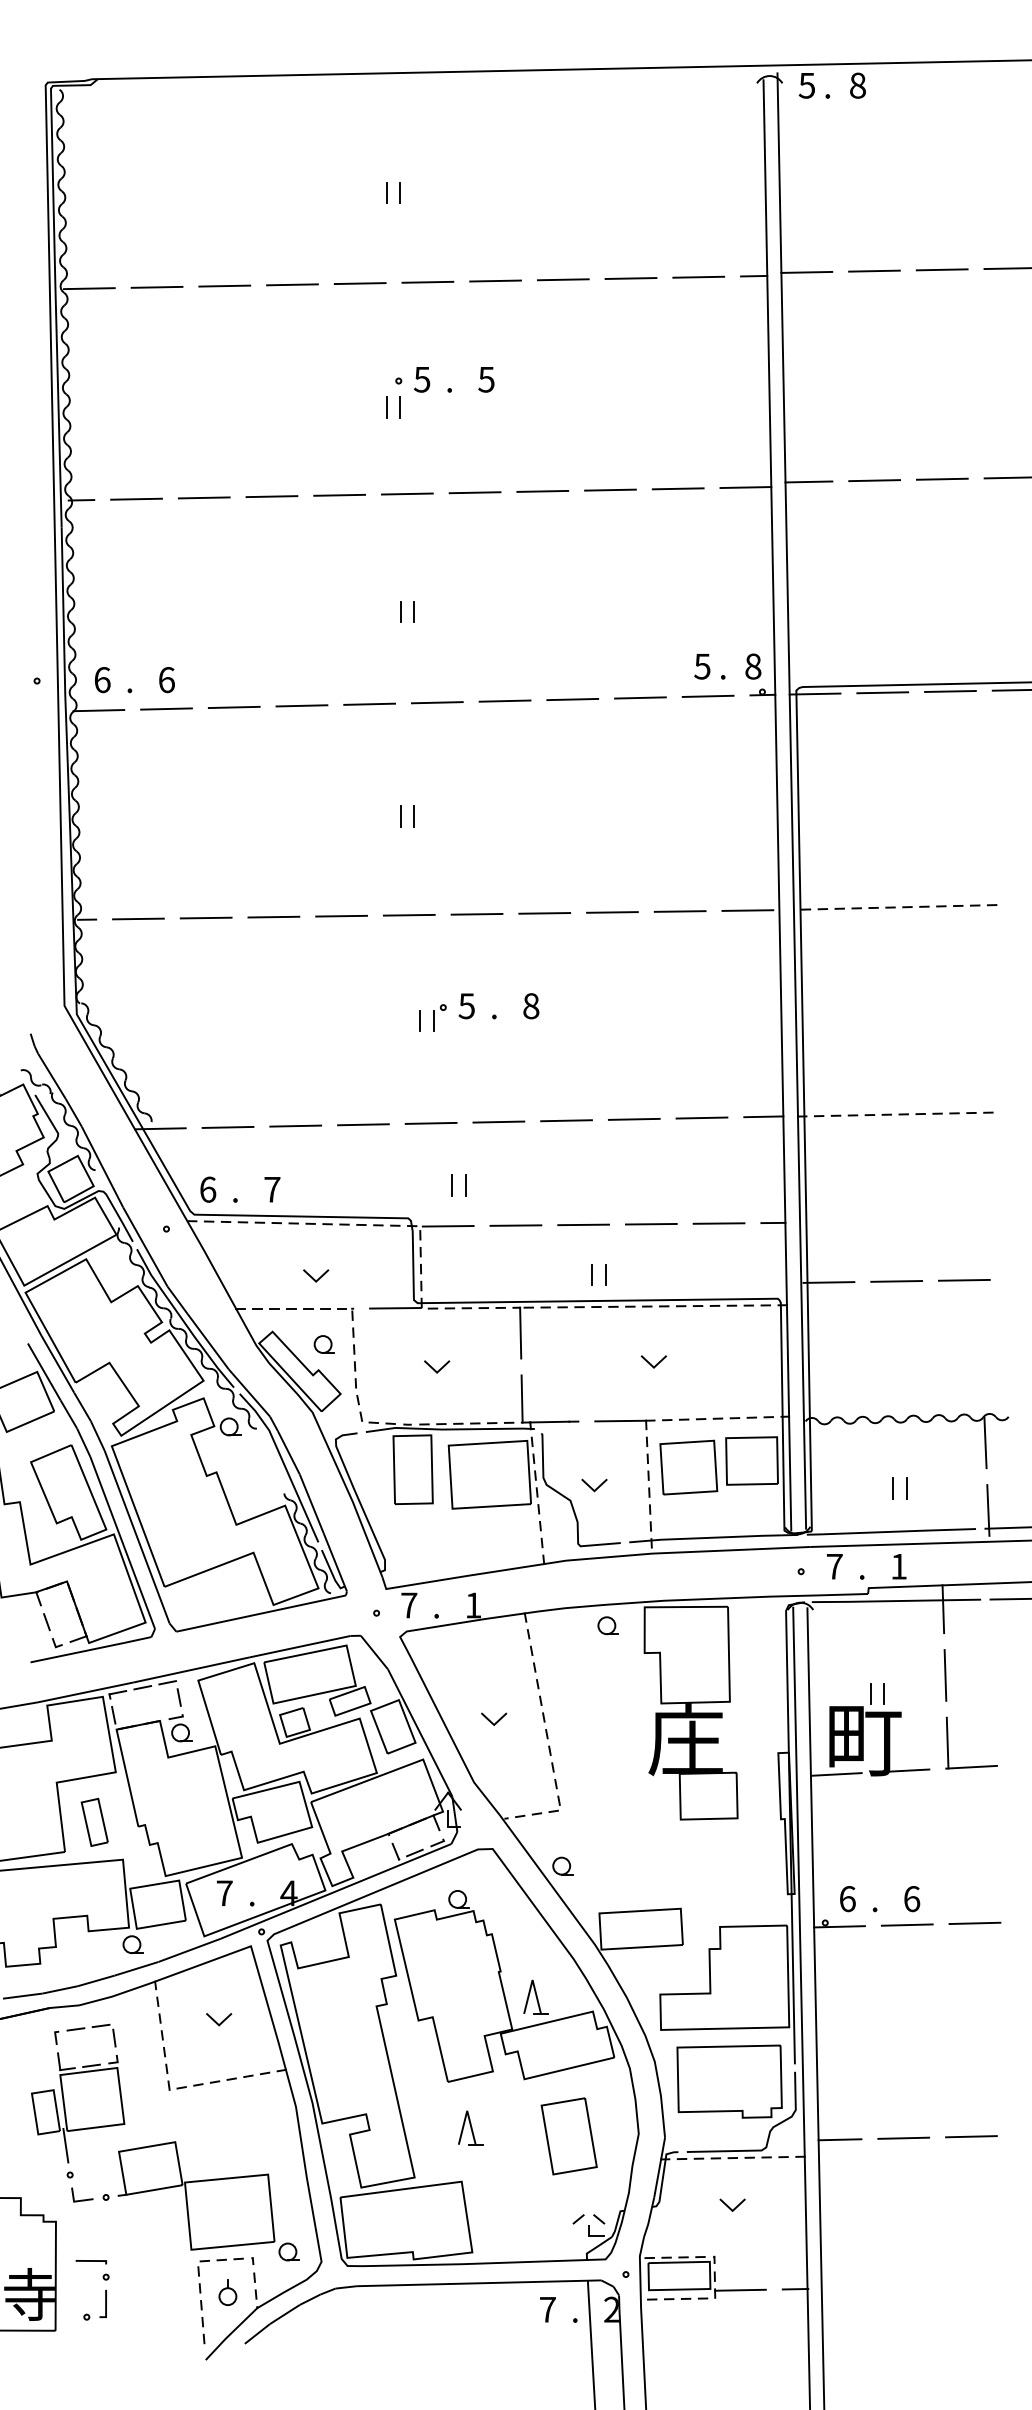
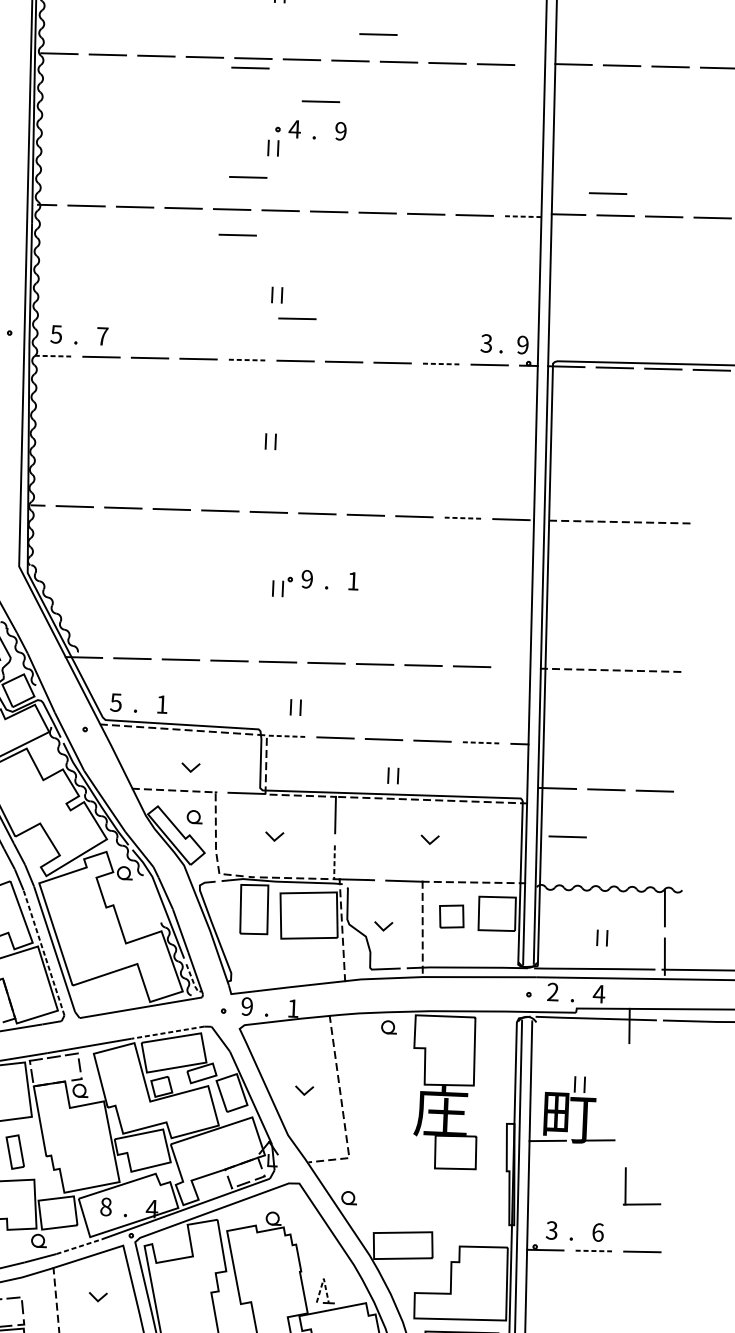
line: (532, 242) -> (378, 34), added
line: (754, 275) -> (536, 65), removed
line: (356, 296) -> (250, 67), added
line: (456, 339) -> (320, 101), added
text: (421, 379) -> (294, 129), 5 -> 4
text: (486, 379) -> (340, 131), 5 -> 9
line: (359, 449) -> (247, 177), added
line: (862, 449) -> (607, 193), added
line: (745, 487) -> (522, 216), solid -> dashed
line: (348, 530) -> (237, 235), added
line: (437, 643) -> (297, 318), added
text: (702, 666) -> (486, 343), 5 -> 3
text: (753, 666) -> (523, 345), 8 -> 9
text: (102, 680) -> (56, 334), 6 -> 5
text: (166, 680) -> (102, 336), 6 -> 7
line: (640, 697) -> (441, 363), solid -> dashed
line: (370, 704) -> (247, 360), solid -> dashed
line: (99, 710) -> (53, 356), solid -> dashed
line: (679, 911) -> (462, 518), solid -> dashed
text: (466, 1006) -> (306, 579), 5 -> 9
text: (531, 1006) -> (353, 581), 8 -> 1
line: (763, 1116) -> (516, 667), removed
text: (207, 1189) -> (115, 702), 6 -> 5
text: (272, 1189) -> (162, 704), 7 -> 1
line: (719, 1223) -> (481, 742), solid -> dashed
line: (448, 1226) -> (287, 736), solid -> dashed
line: (845, 1349) -> (567, 836), added
line: (522, 1399) -> (334, 862), solid -> dashed
part: (688, 1467) -> (451, 916), size x0.6
line: (122, 1542) -> (43, 952), solid -> dashed
text: (834, 1566) -> (552, 991), 7 -> 2
text: (898, 1566) -> (598, 993), 1 -> 4
line: (332, 1573) -> (193, 981), solid -> dashed
text: (409, 1605) -> (247, 1006), 7 -> 9
line: (300, 1646) -> (168, 1032), solid -> dashed
line: (945, 1675) -> (629, 1073), removed
part: (948, 1742) -> (626, 1186), moved
text: (224, 1893) -> (105, 1207), 7 -> 8
text: (847, 1899) -> (551, 1230), 6 -> 3
line: (907, 1925) -> (594, 1251), solid -> dashed
line: (190, 1950) -> (79, 1246), solid -> dashed
line: (532, 1980) -> (323, 1278), solid -> dashed

